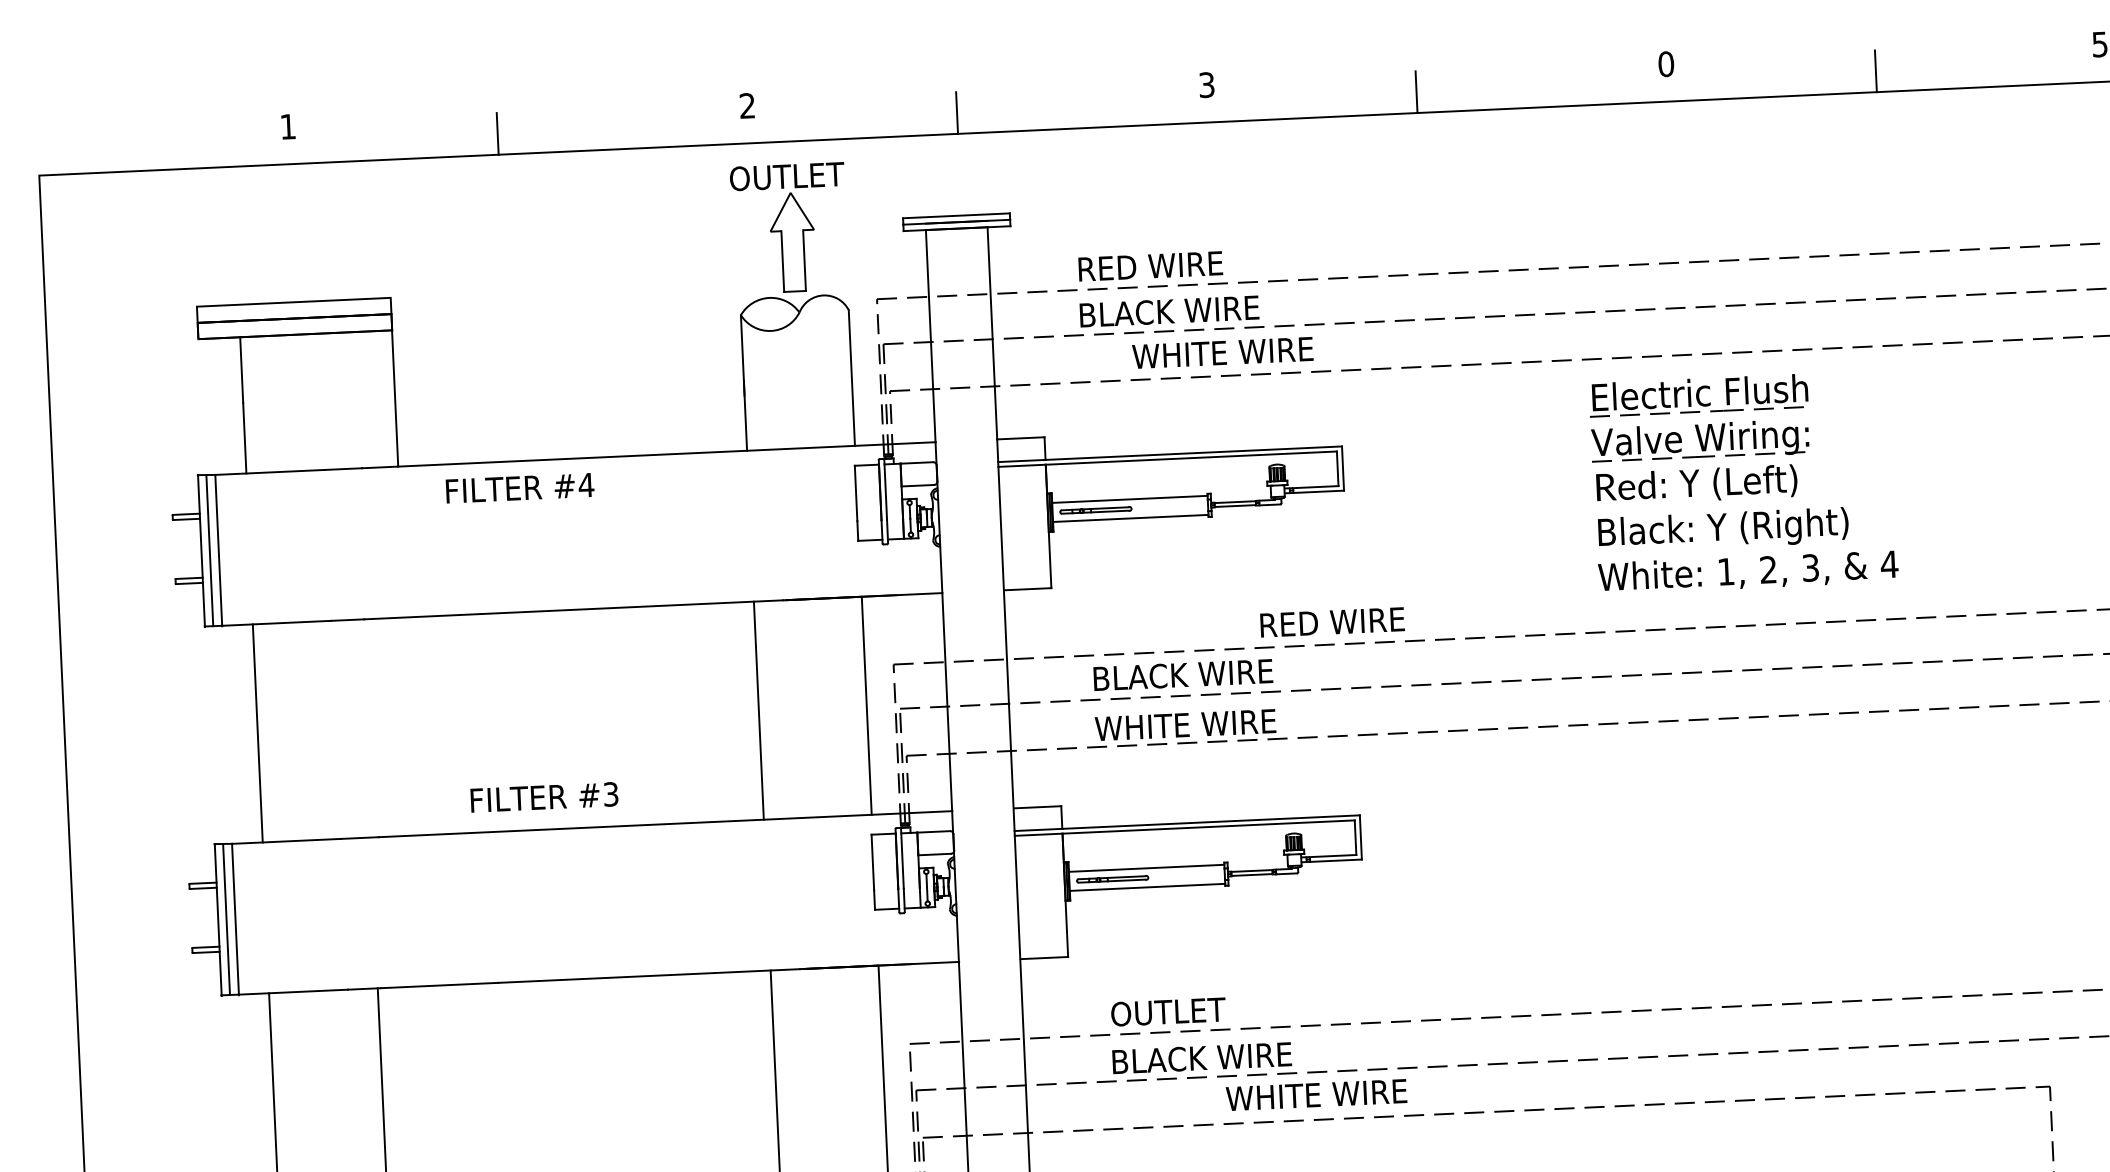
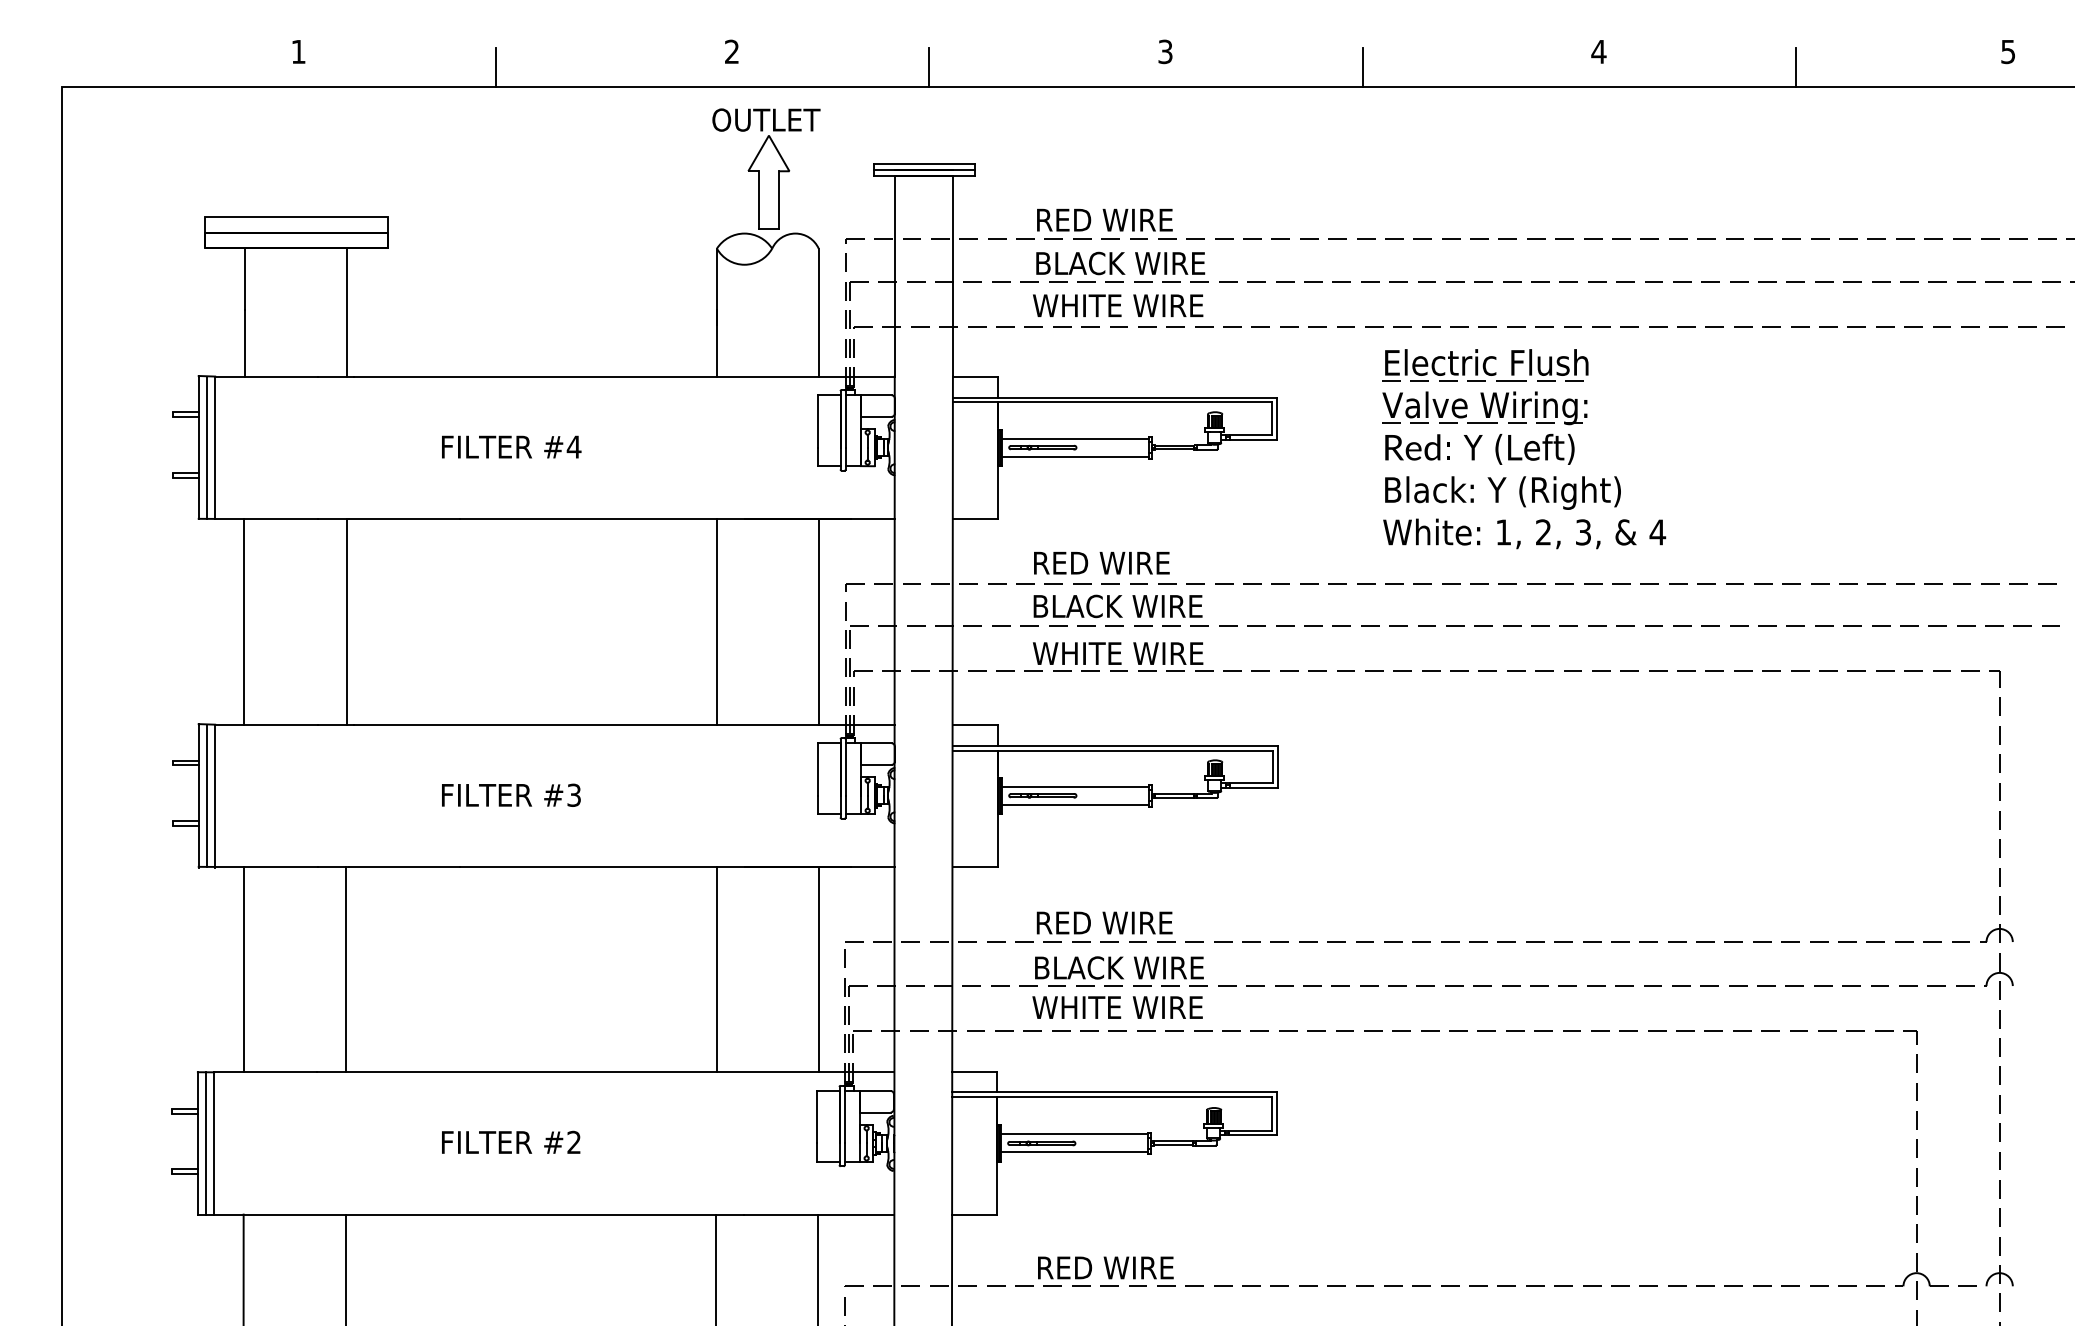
text: (1665, 63) -> (1598, 51), 0 -> 4
text: (1223, 352) -> (1118, 305), moved
line: (394, 398) -> (346, 312), moved
part: (1744, 482) -> (1524, 449), moved
text: (519, 487) -> (511, 446), moved
text: (1332, 622) -> (1101, 563), moved
line: (366, 728) -> (346, 621), added
text: (544, 796) -> (511, 794), moved
text: (1183, 1010) -> (1103, 922), OUTLET -> RED WIRE
text: (1316, 1094) -> (1117, 1007), moved

